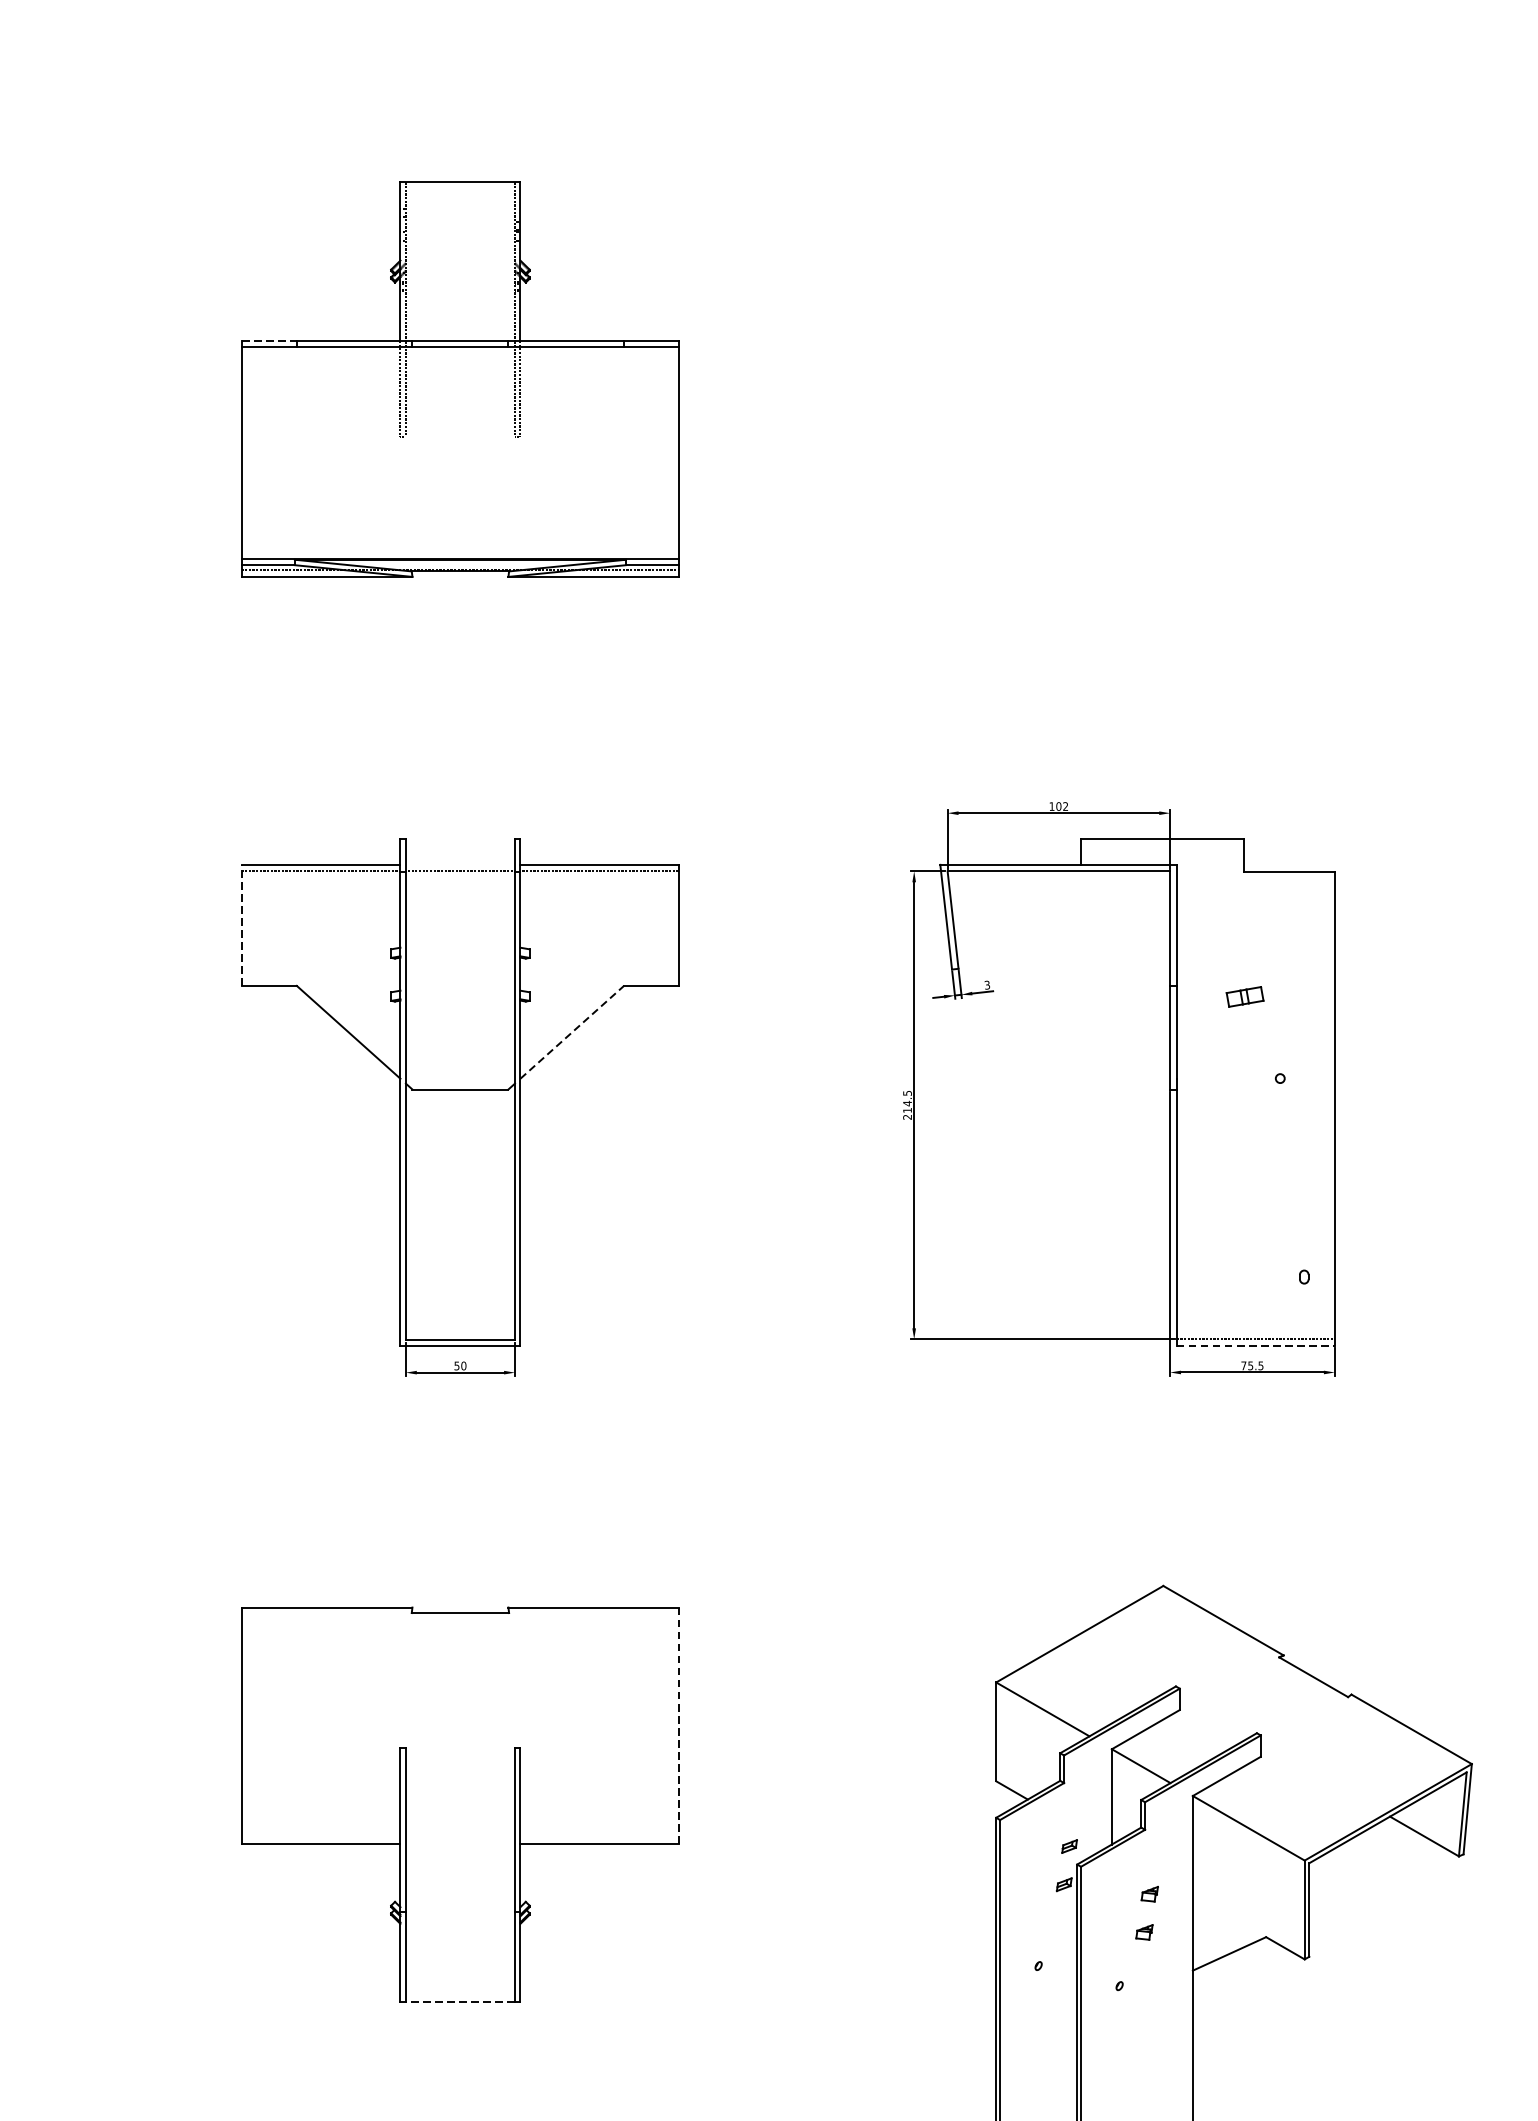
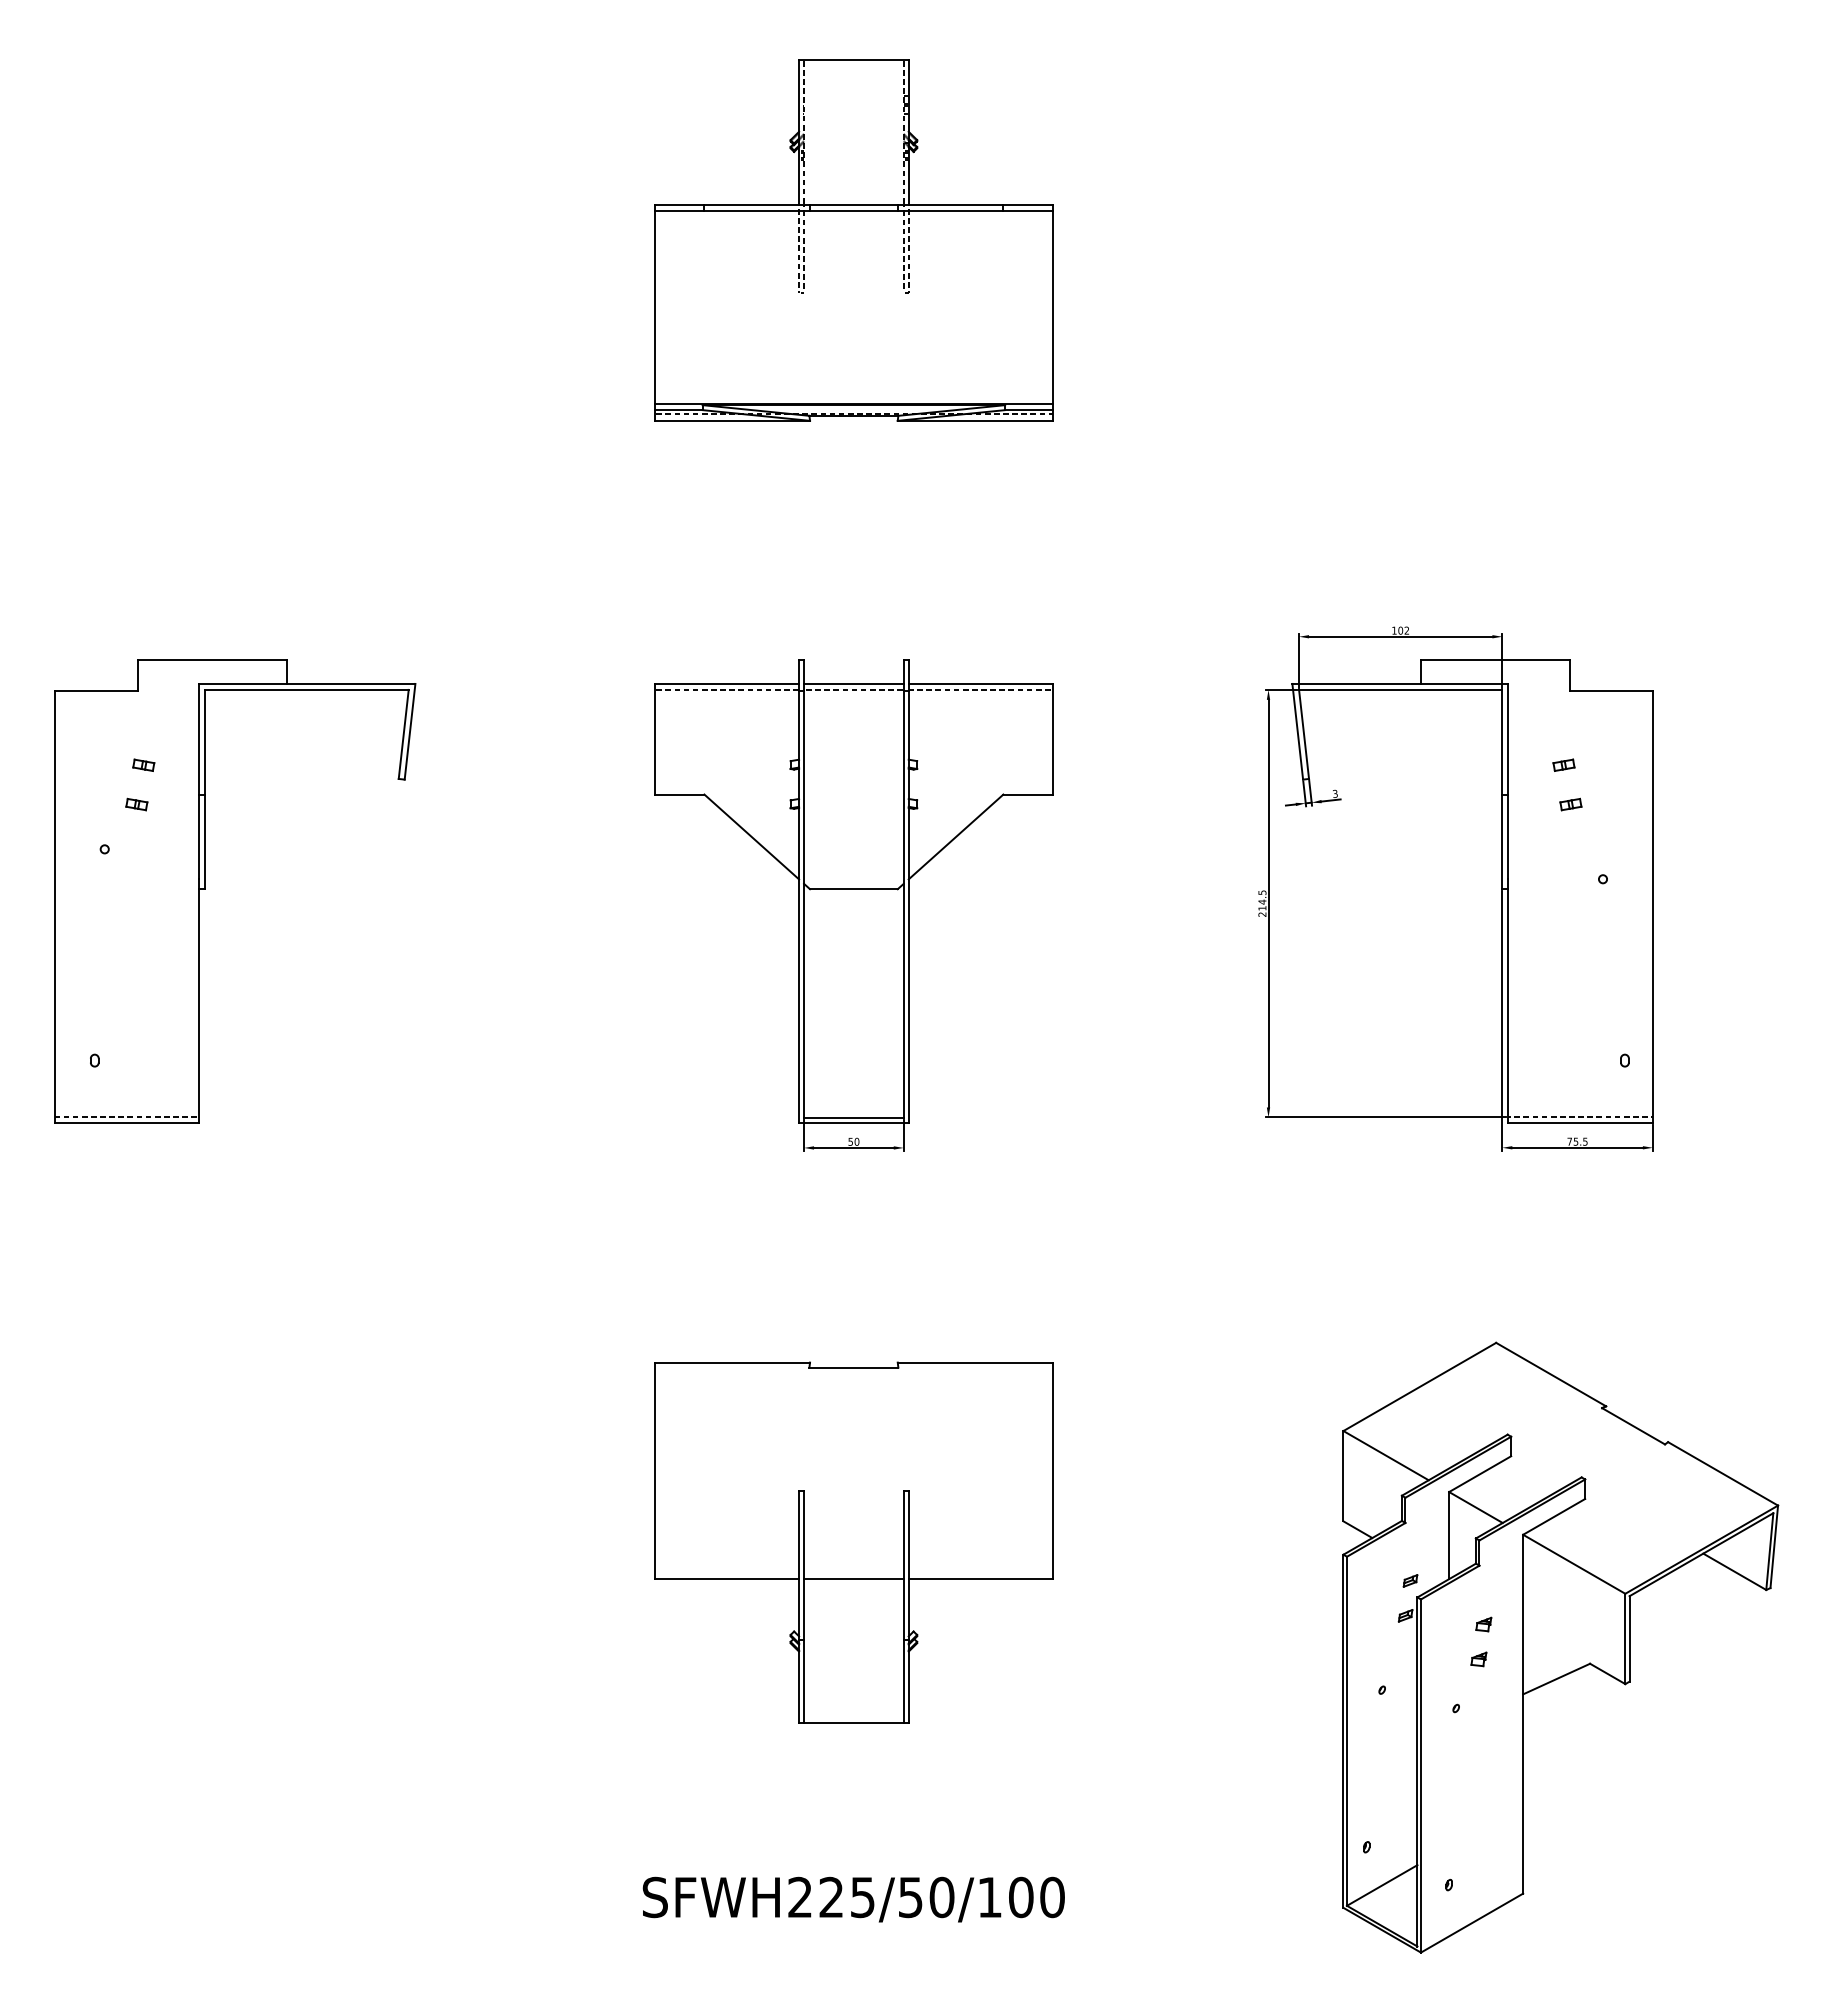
line: (269, 340) -> (679, 204), dashed -> solid
line: (460, 864) -> (853, 683), added
line: (242, 924) -> (654, 738), dashed -> solid
part: (1237, 953) -> (1563, 764), added
part: (1244, 996) -> (1570, 804), size x0.62
line: (572, 1031) -> (956, 836), dashed -> solid
line: (1256, 1345) -> (1581, 1123), dashed -> solid
line: (678, 1725) -> (1053, 1470), dashed -> solid
line: (460, 1843) -> (853, 1578), added
line: (460, 2002) -> (853, 1723), dashed -> solid

